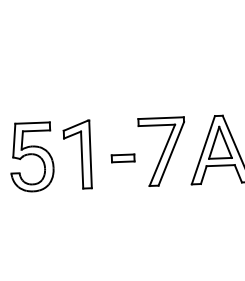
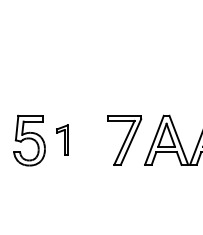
part: (77, 153) -> (62, 139), size x0.6
part: (122, 159) -> (95, 144), removed

